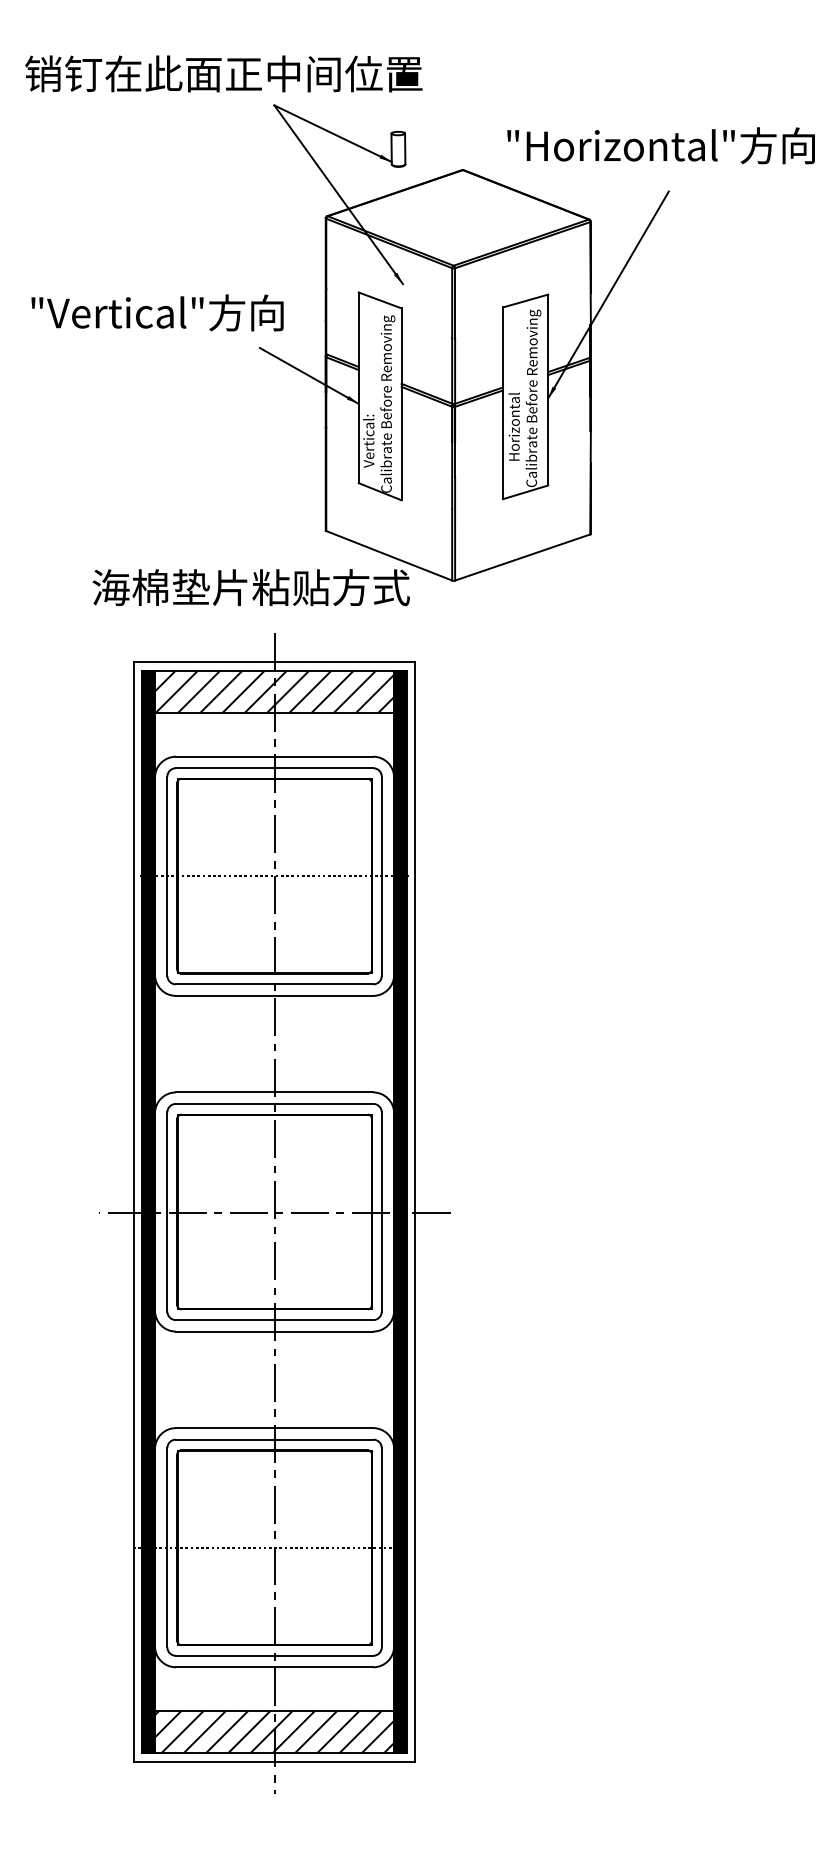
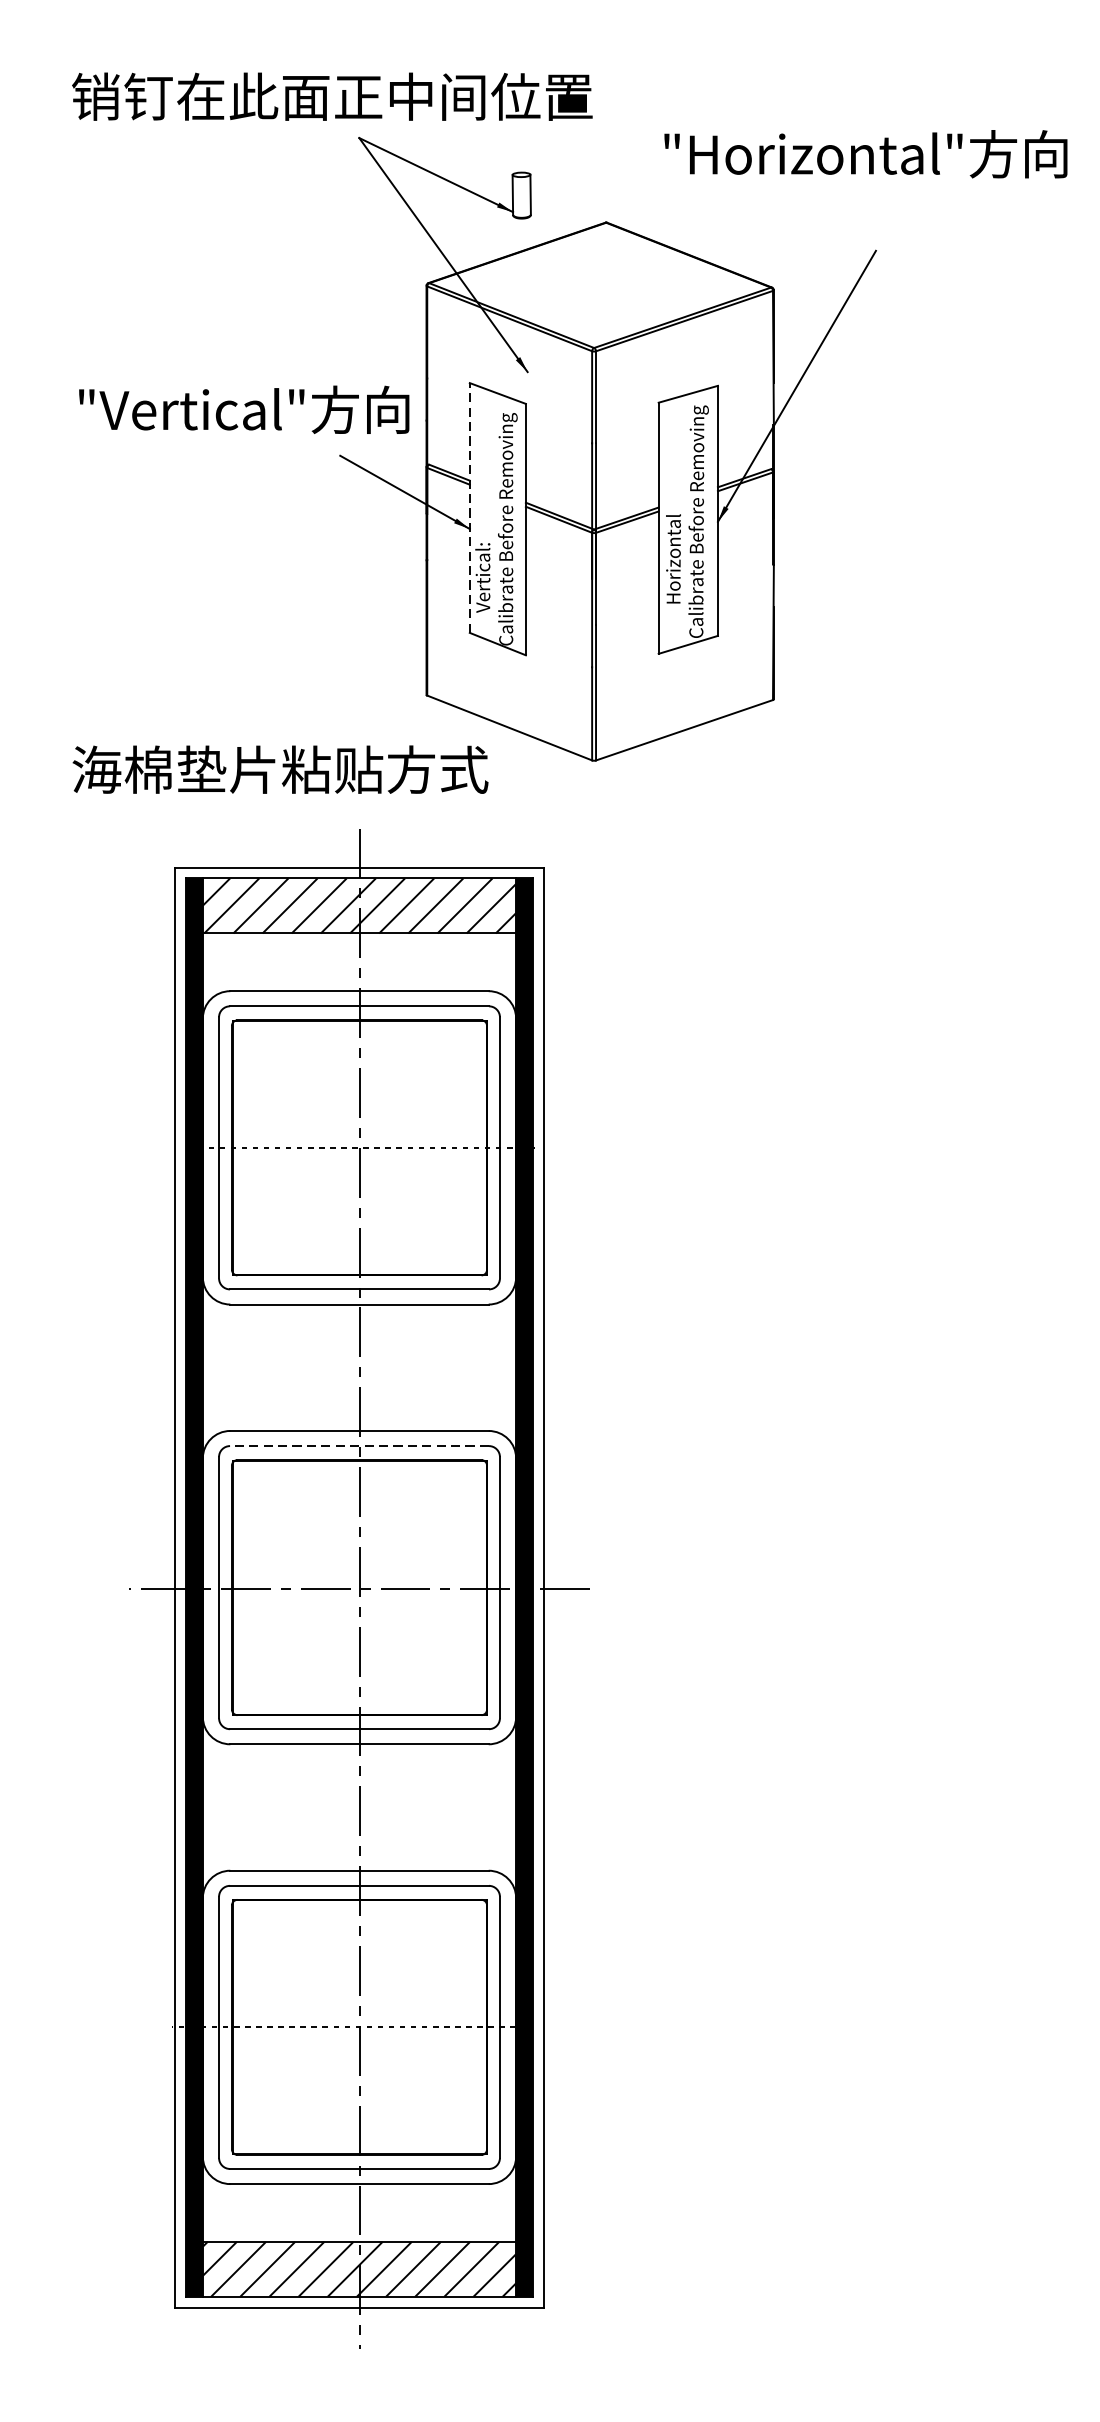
text: (223, 73) -> (331, 96), moved
text: (660, 145) -> (865, 153), moved
text: (157, 312) -> (244, 409), moved
line: (358, 387) -> (469, 507), solid -> dashed
text: (250, 587) -> (279, 769), moved
line: (274, 1103) -> (359, 1445), solid -> dashed

